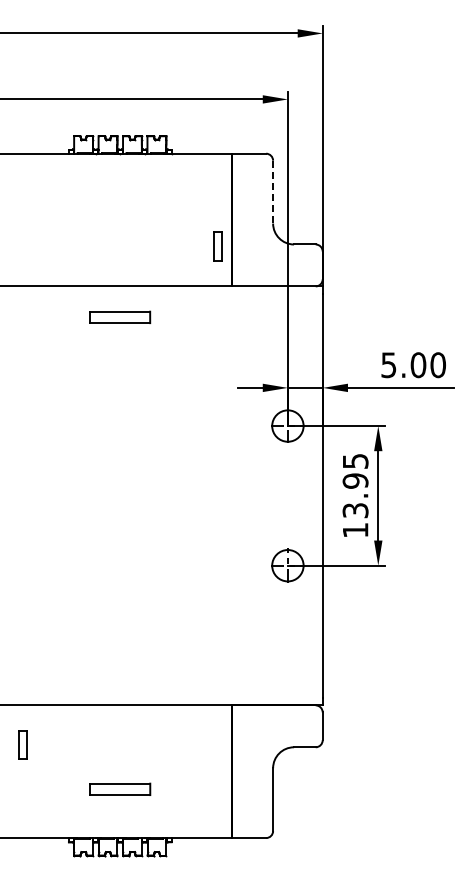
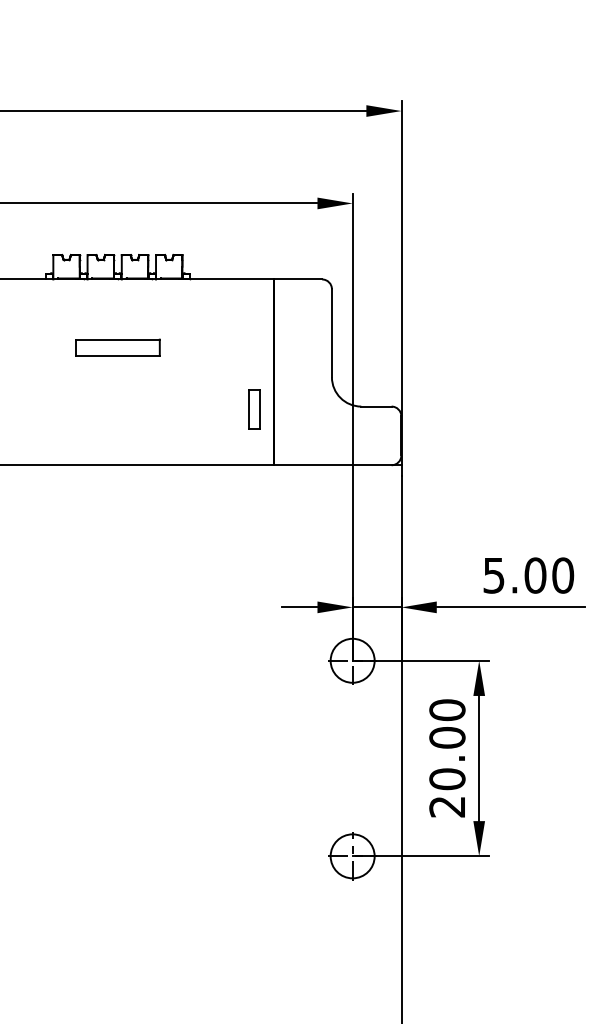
line: (273, 192) -> (332, 333), dashed -> solid
part: (120, 316) -> (118, 346), moved
text: (355, 495) -> (447, 758), 13.95 -> 20.00

